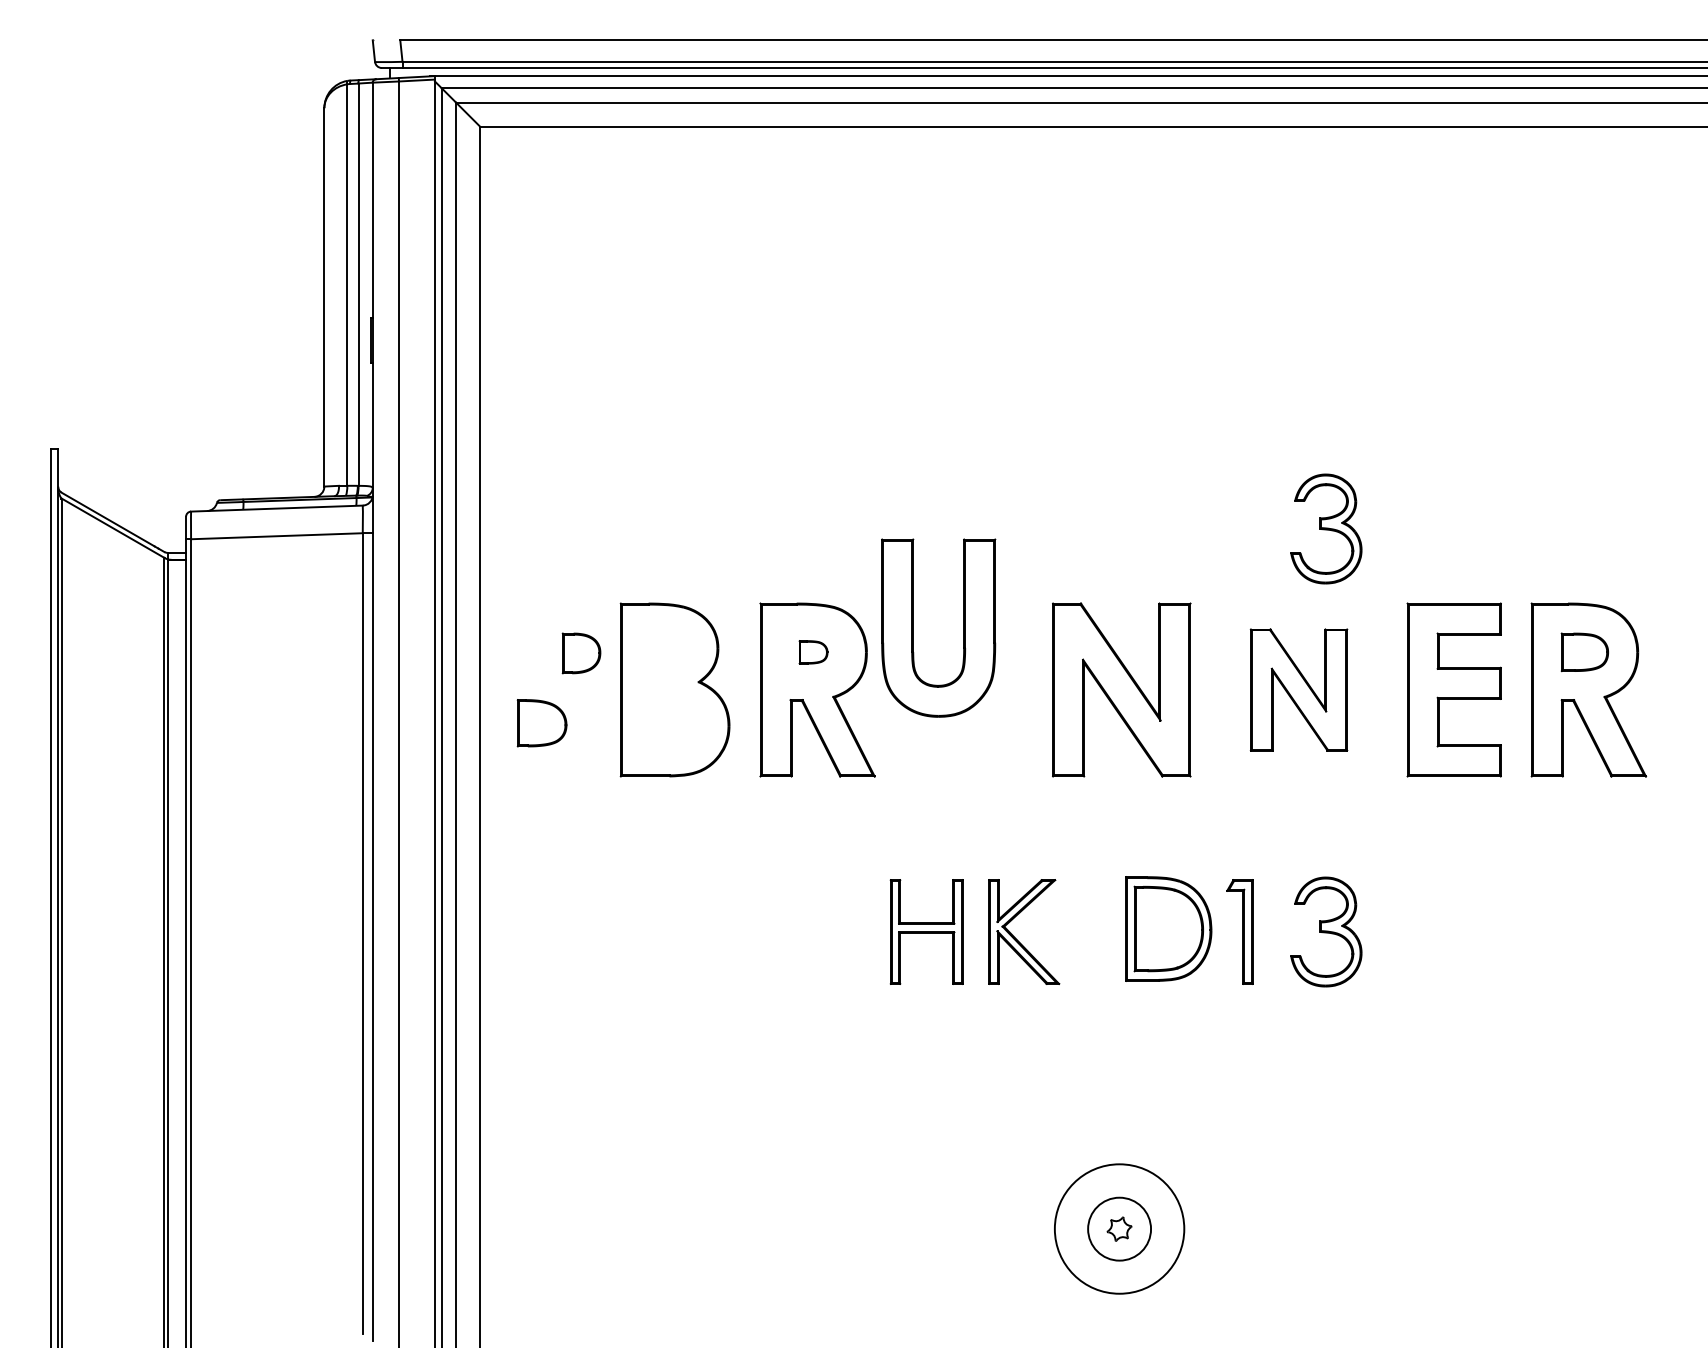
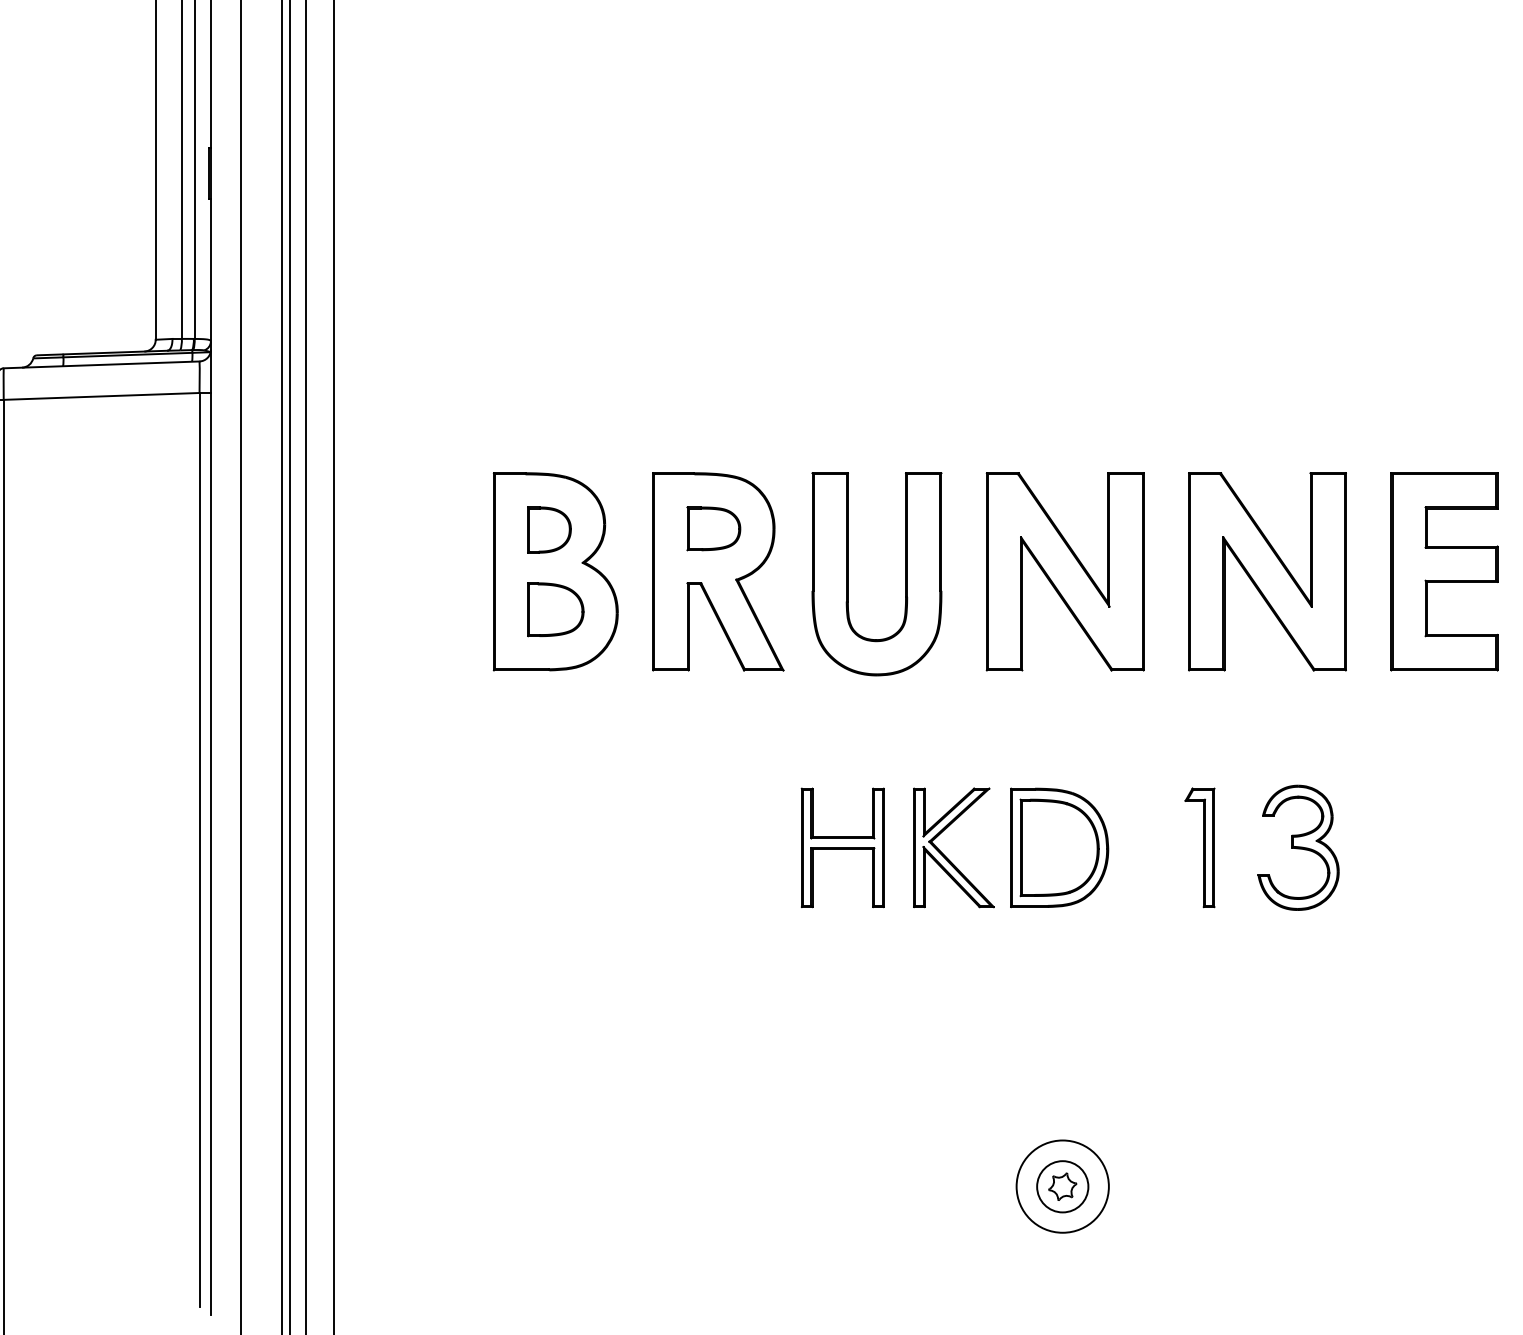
part: (1326, 528) -> (1298, 387), removed
part: (913, 627) -> (848, 573), moved
part: (813, 652) -> (713, 529), size x1.67
part: (581, 653) -> (549, 530), moved
part: (1298, 689) -> (1266, 571), size x1.43
part: (541, 723) -> (555, 610), moved
part: (1168, 928) -> (1059, 847), moved
circle: (1119, 1228) -> (1062, 1186), size x0.62
circle: (1119, 1228) -> (1062, 1186), size x0.71

